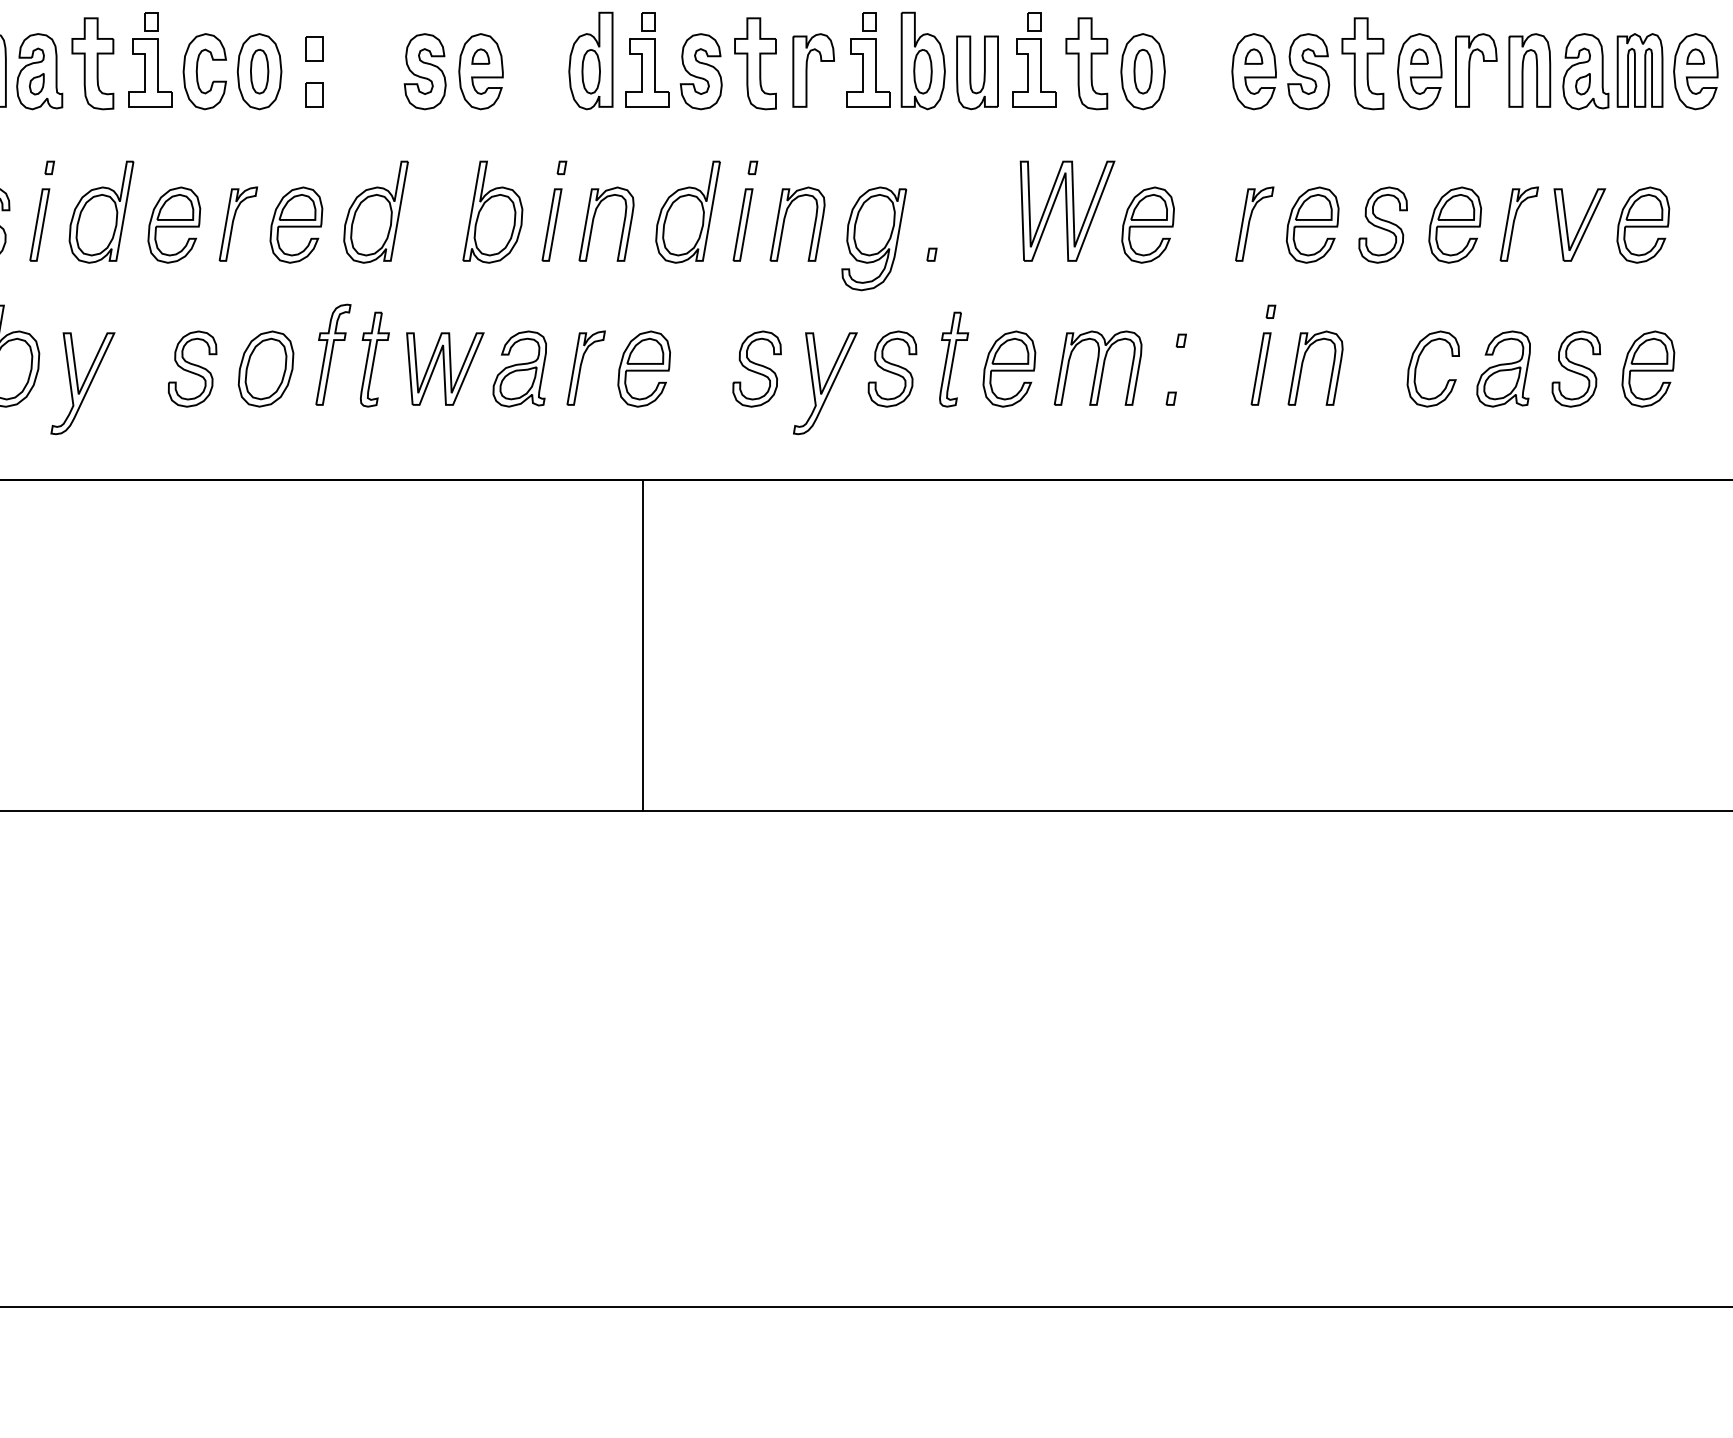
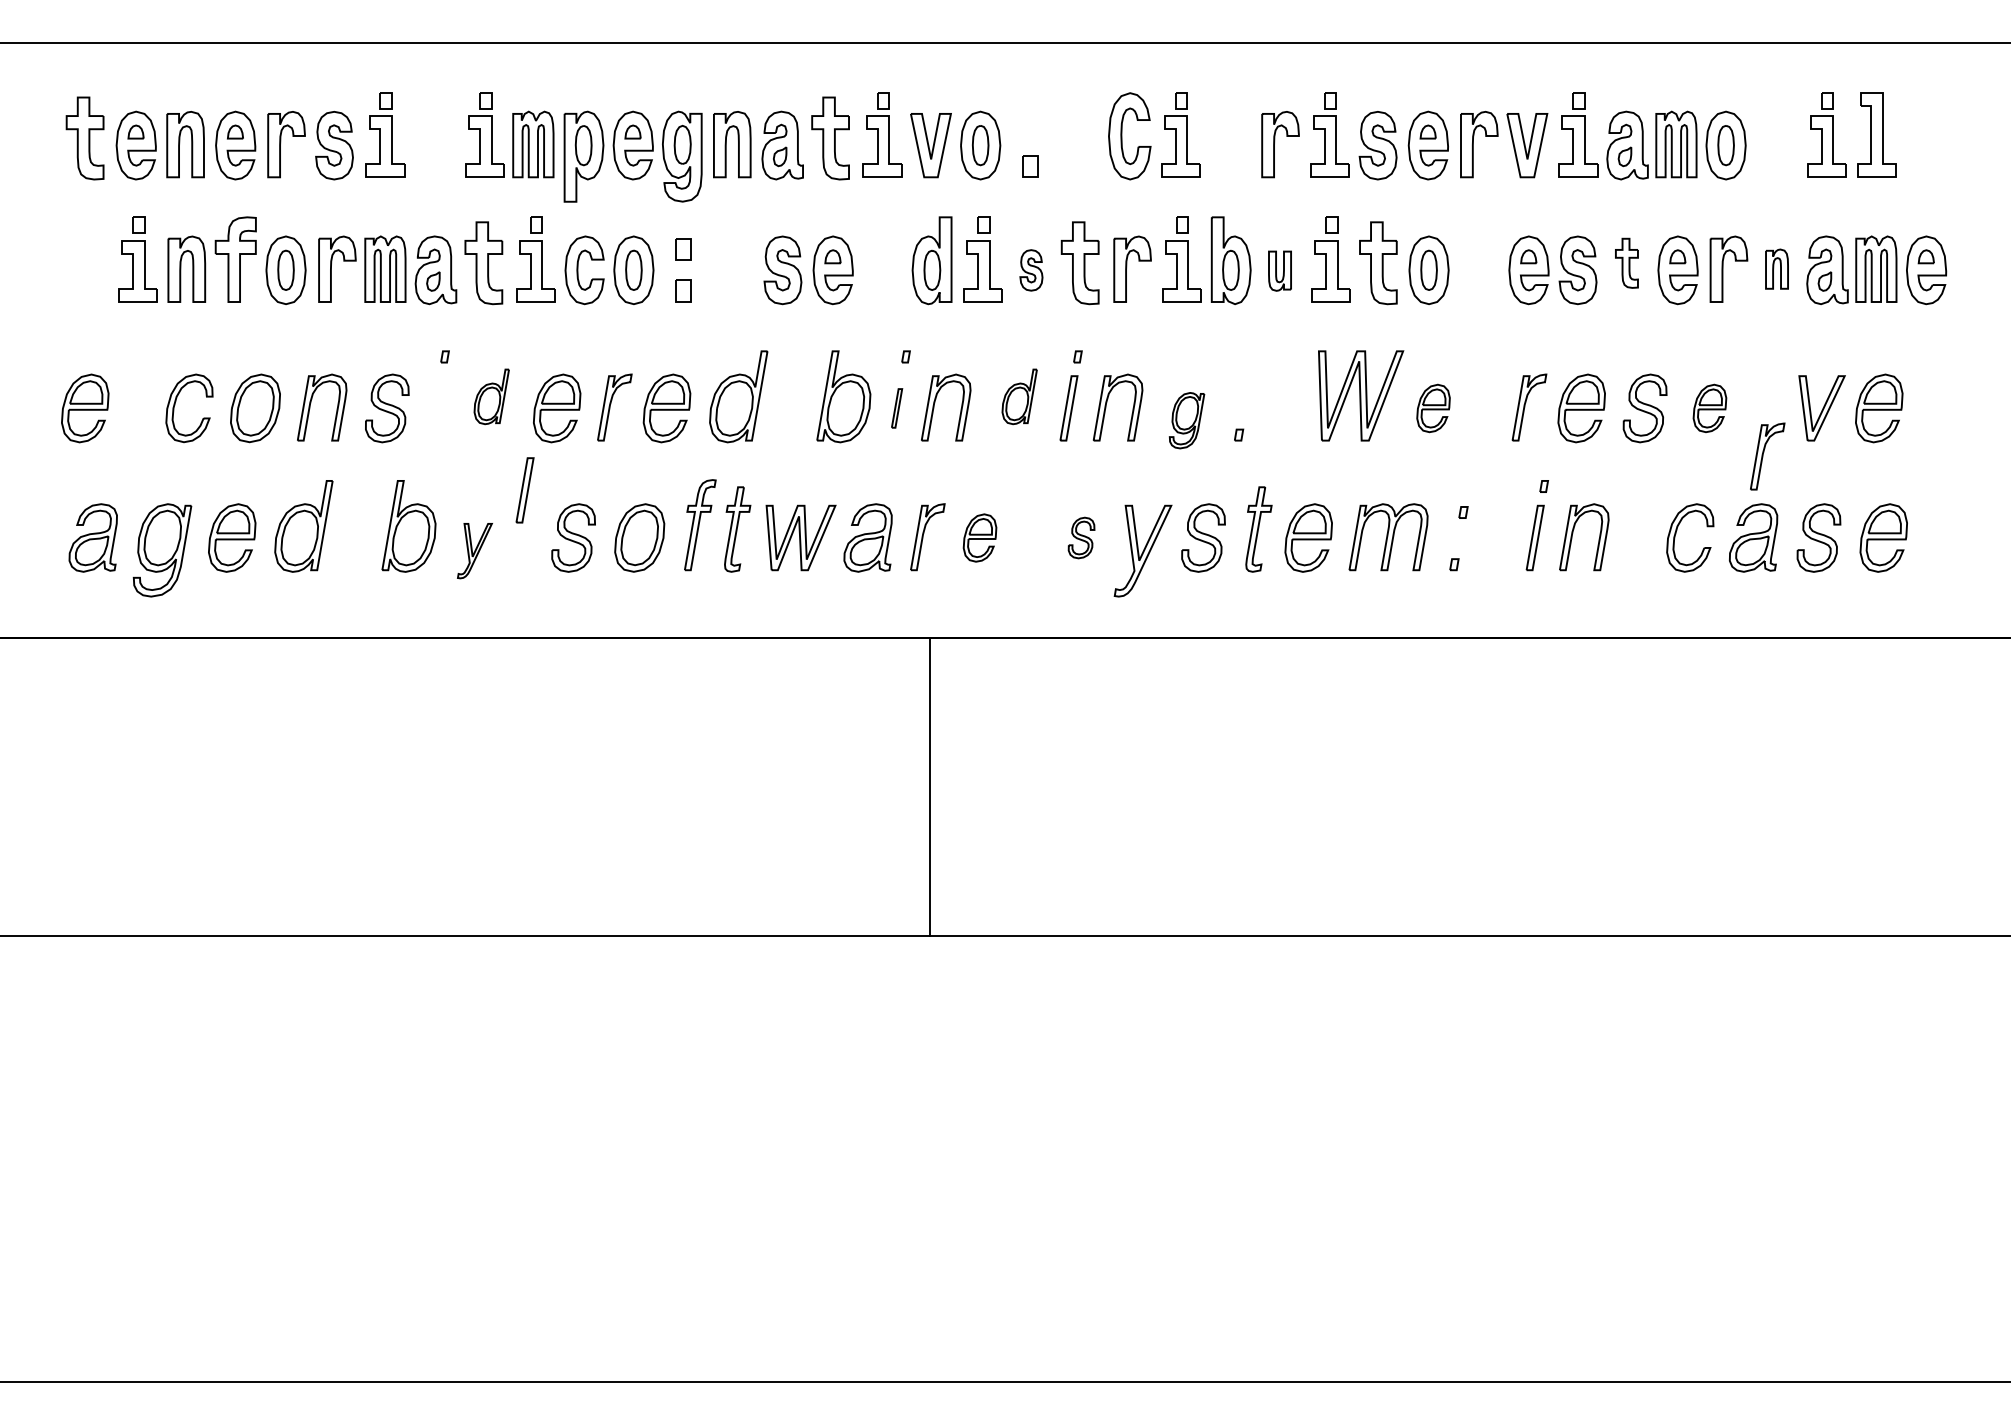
part: (1362, 64) -> (1626, 263), size x0.6
part: (1529, 69) -> (1776, 268), size x0.6
part: (701, 71) -> (1031, 270), size x0.6
part: (976, 71) -> (1279, 270), size x0.6
part: (101, 211) -> (491, 396), size x0.6
part: (688, 211) -> (1019, 396), size x0.6
part: (1519, 224) -> (1767, 456), moved
part: (39, 225) -> (524, 490), moved
part: (551, 225) -> (896, 408), size x0.6
part: (1148, 225) -> (1433, 408), size x0.7
part: (1454, 225) -> (1709, 408), size x0.7
part: (873, 238) -> (1186, 420), size x0.6
part: (643, 368) -> (979, 537), size x0.7
part: (756, 368) -> (1081, 537), size x0.6
part: (82, 382) -> (474, 550), size x0.6
line: (642, 645) -> (929, 786), moved

